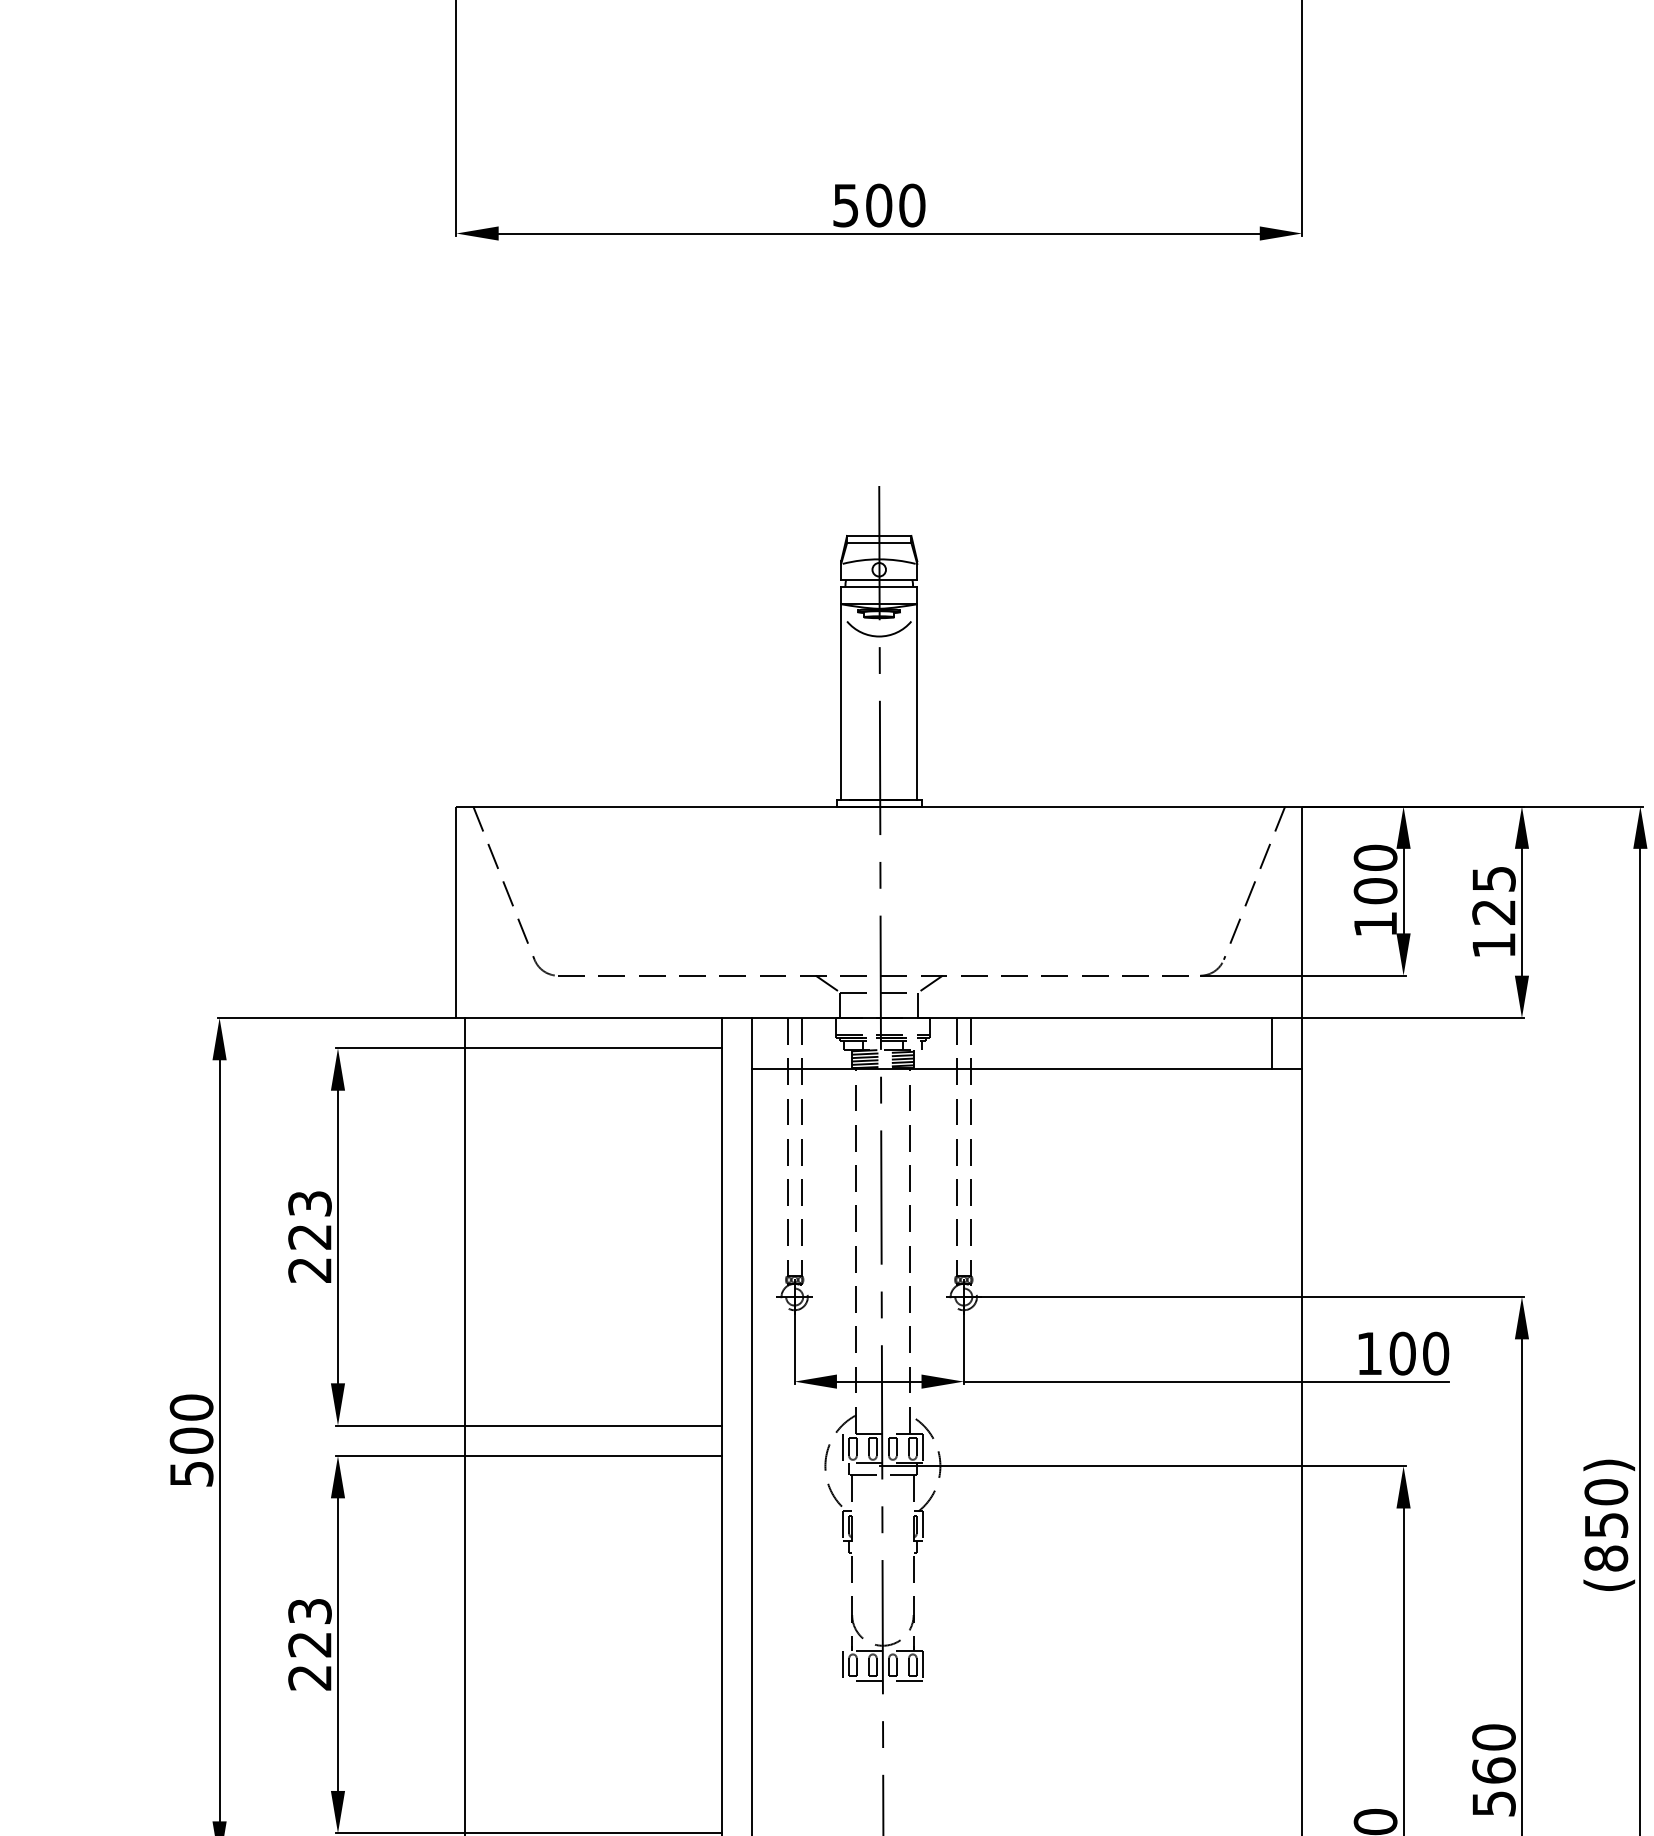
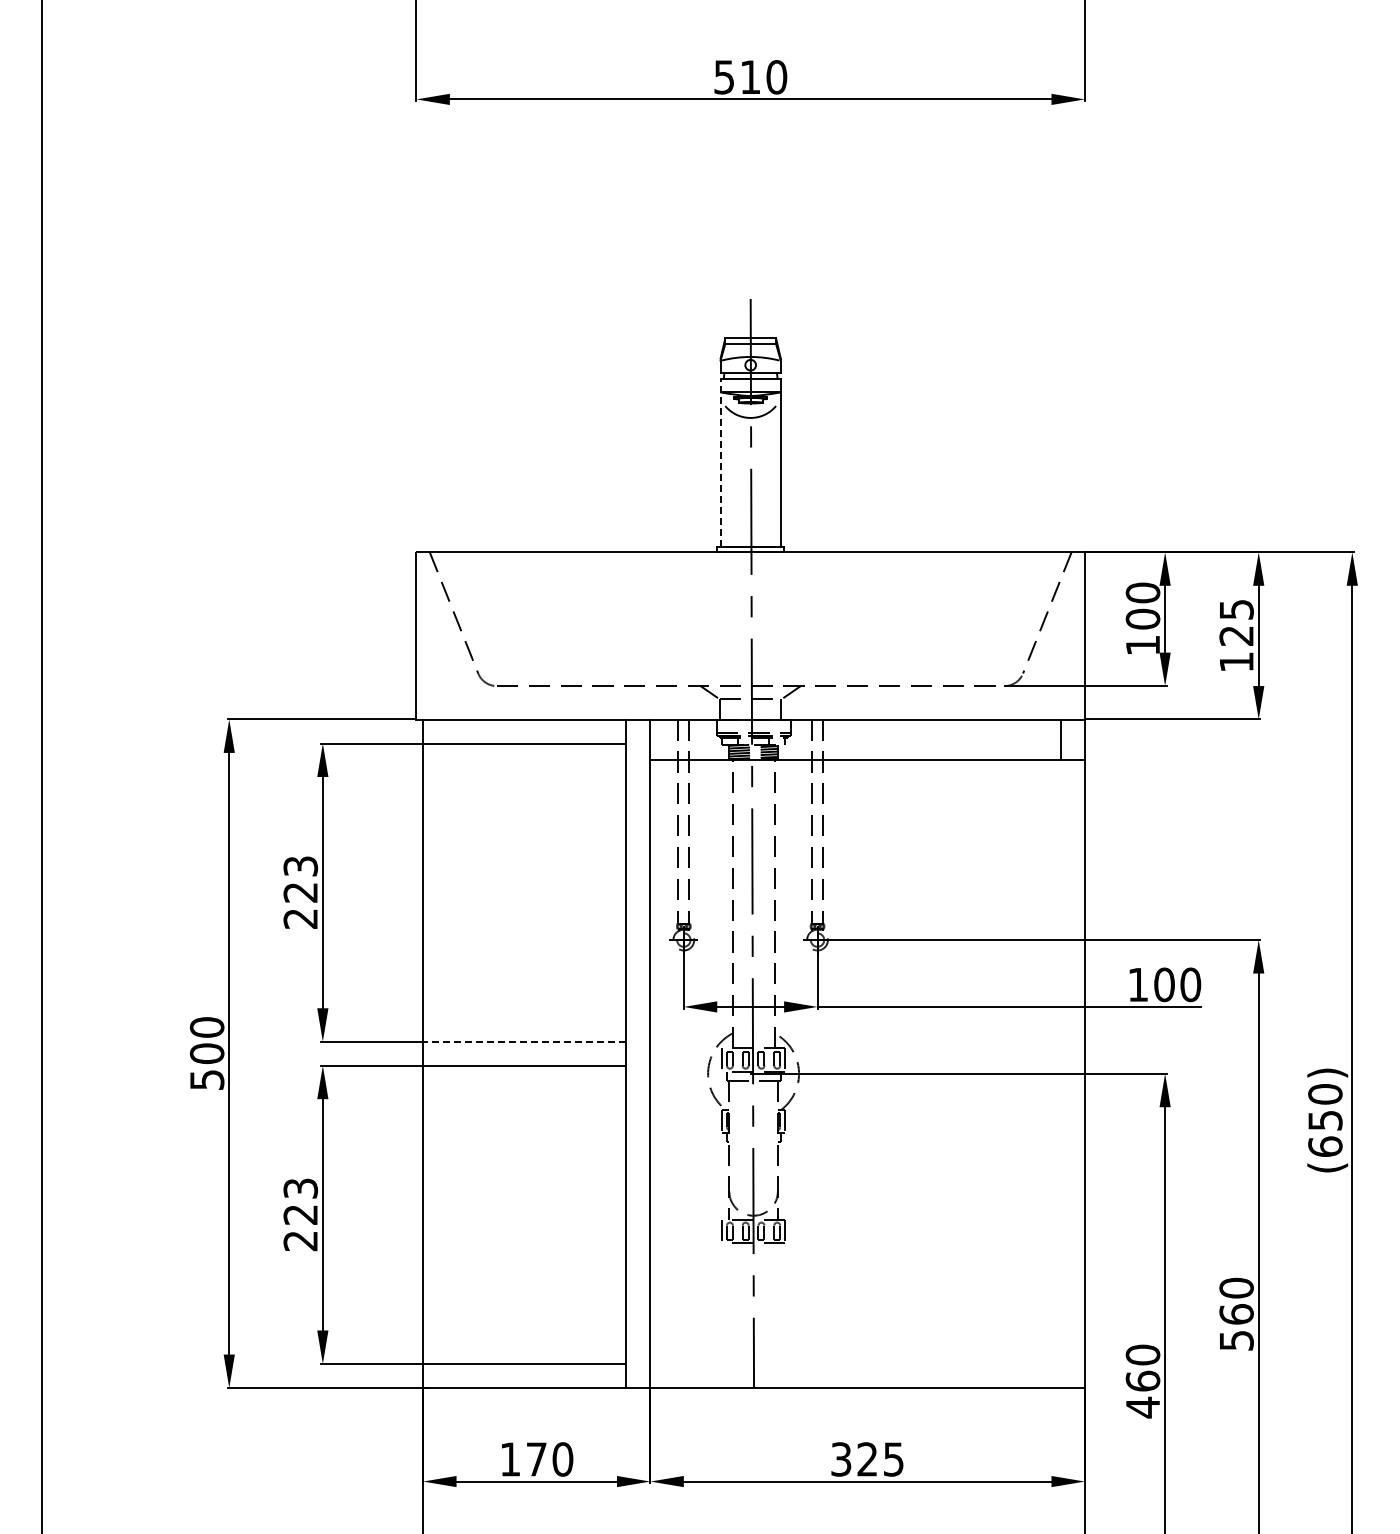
text: (879, 205) -> (750, 77), 500 -> 510
line: (841, 692) -> (720, 462), solid -> dashed
line: (593, 1425) -> (524, 1041), solid -> dashed
text: (1606, 1558) -> (1325, 1146), (850) -> (650)

